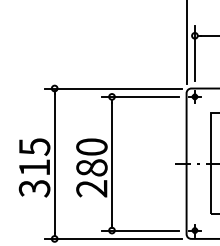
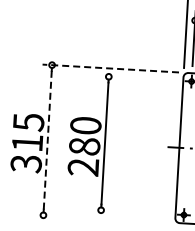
line: (112, 88) -> (109, 68), solid -> dashed
line: (140, 96) -> (137, 78), removed
line: (54, 163) -> (47, 139), solid -> dashed
line: (140, 230) -> (129, 211), removed
line: (113, 238) -> (102, 218), removed

